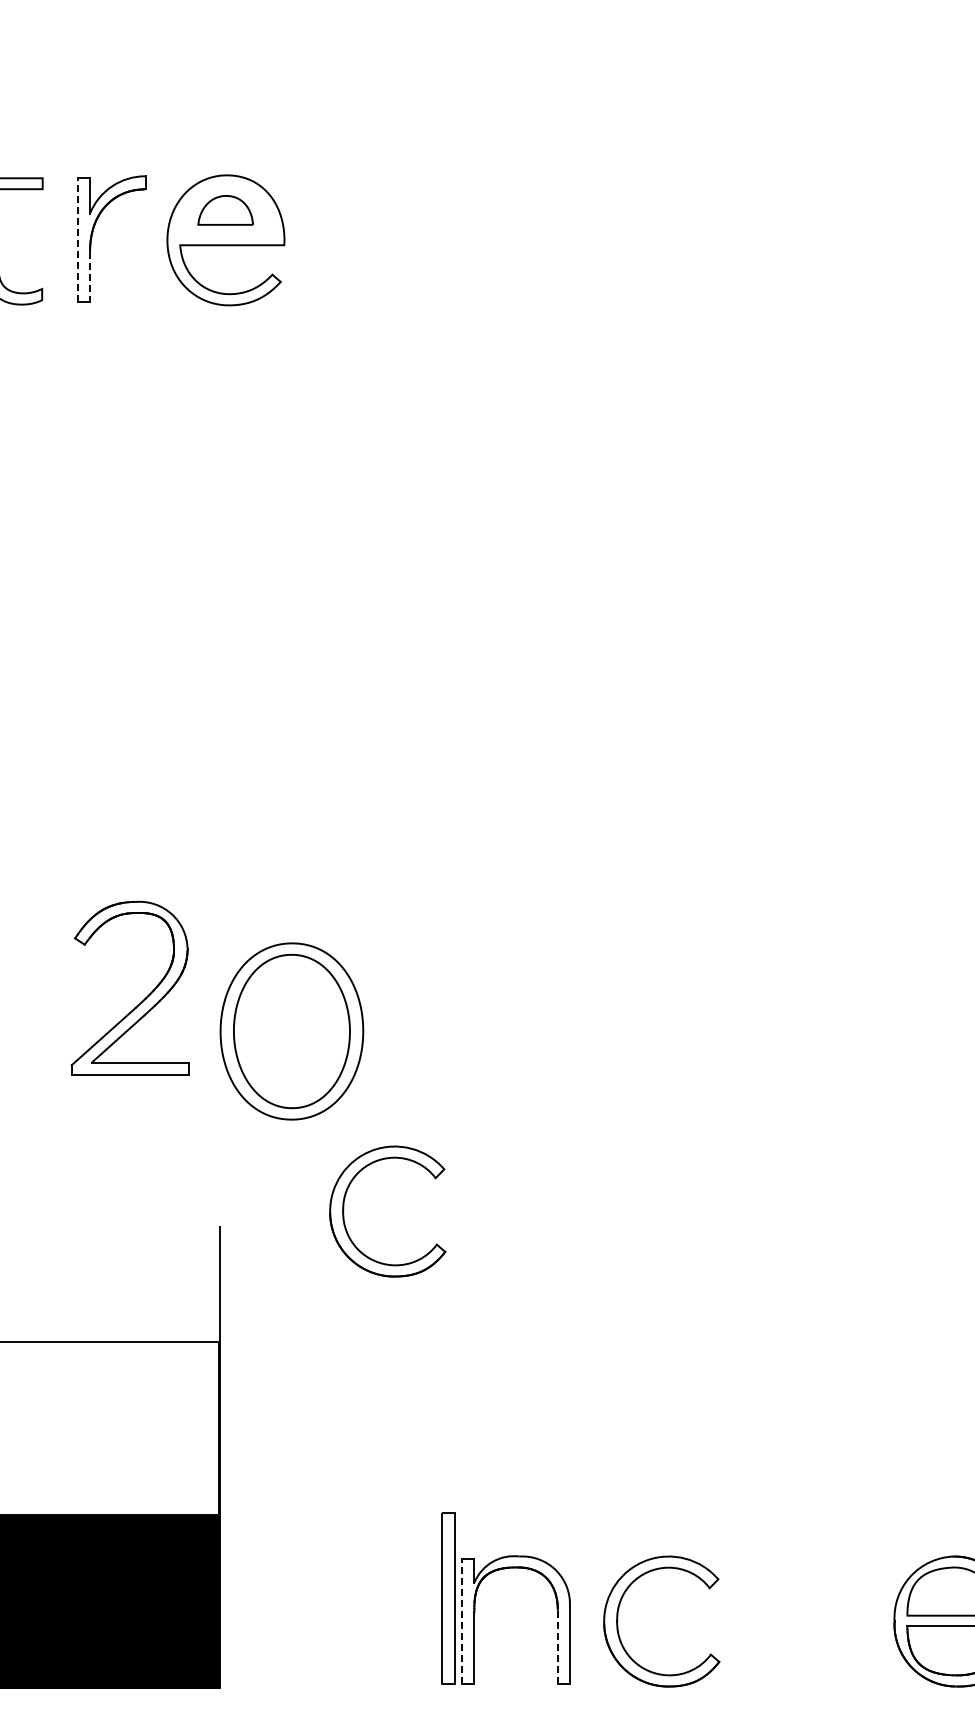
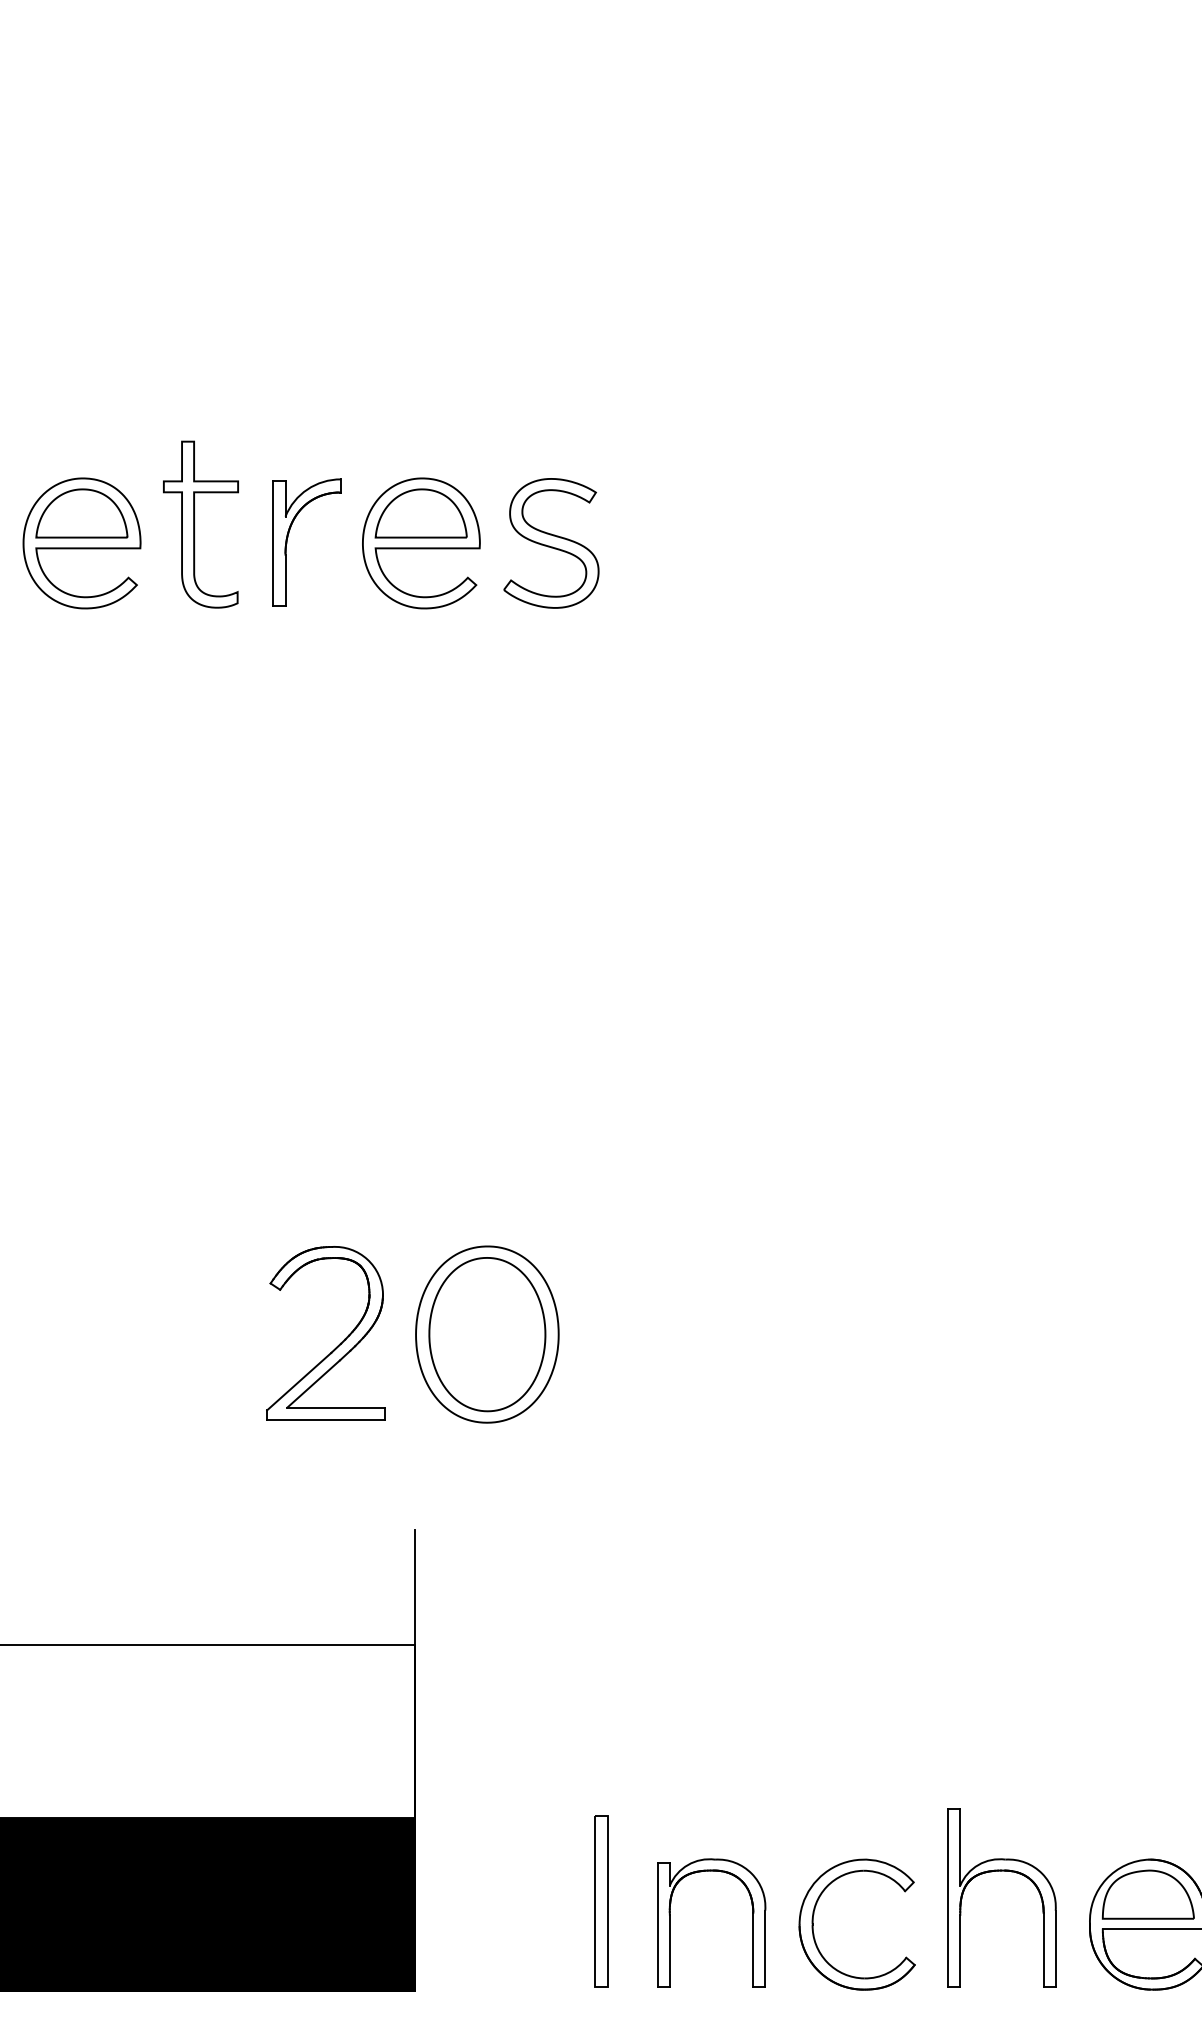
part: (225, 210) -> (420, 513), size x1.67
line: (78, 239) -> (273, 542), dashed -> solid
part: (356, 240) -> (551, 543), added
line: (90, 277) -> (285, 580), dashed -> solid
part: (142, 1000) -> (337, 1345), moved
part: (345, 1220) -> (540, 1523), removed
part: (806, 1568) -> (1001, 1871), added
part: (448, 1598) -> (601, 1901), moved
line: (462, 1621) -> (657, 1924), dashed -> solid
line: (558, 1646) -> (753, 1949), dashed -> solid

